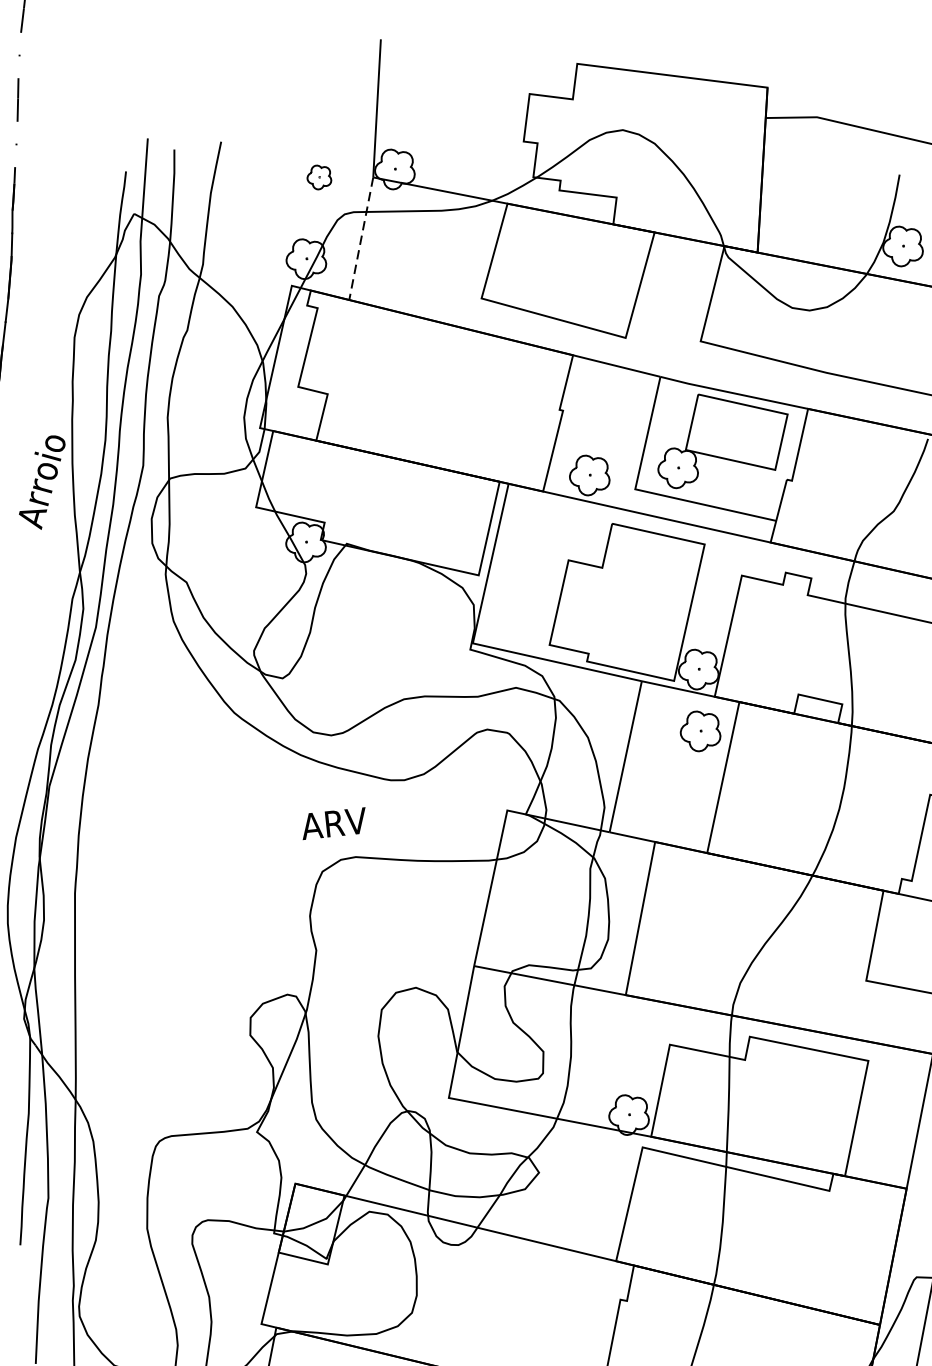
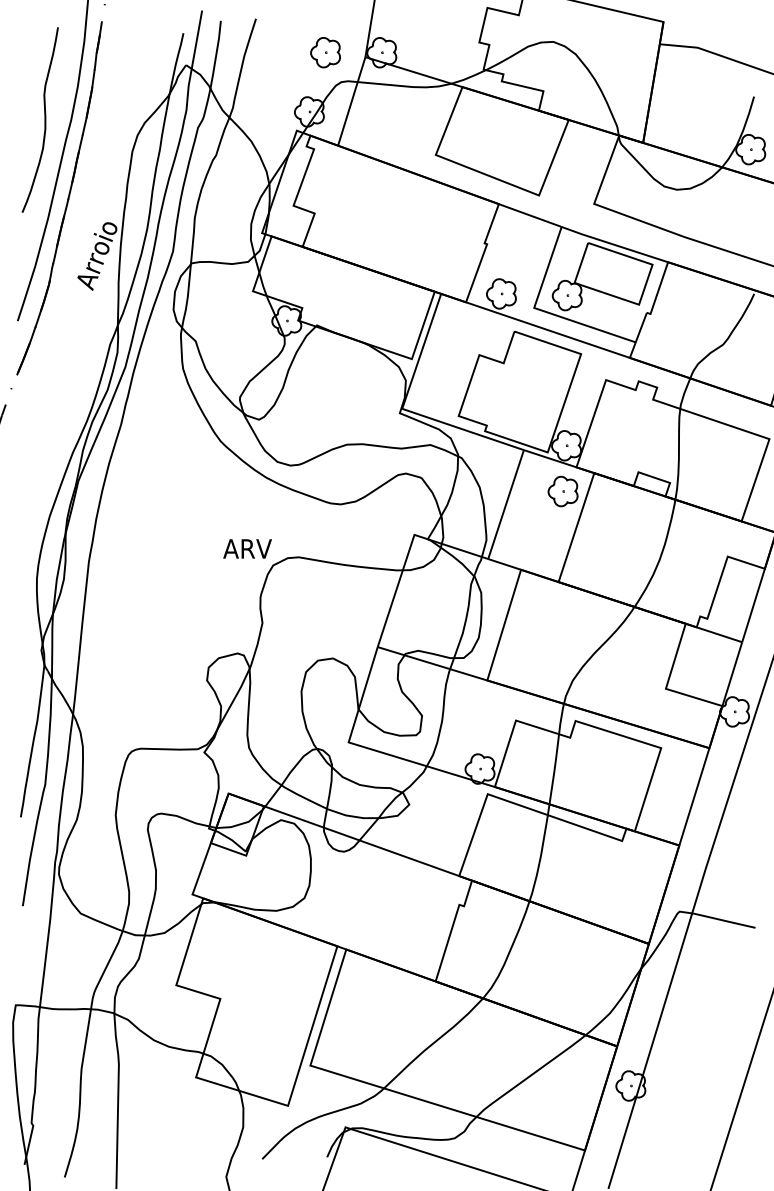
part: (319, 176) -> (325, 52), size x1.67
line: (360, 238) -> (351, 101), dashed -> solid
text: (333, 823) -> (247, 548), moved

